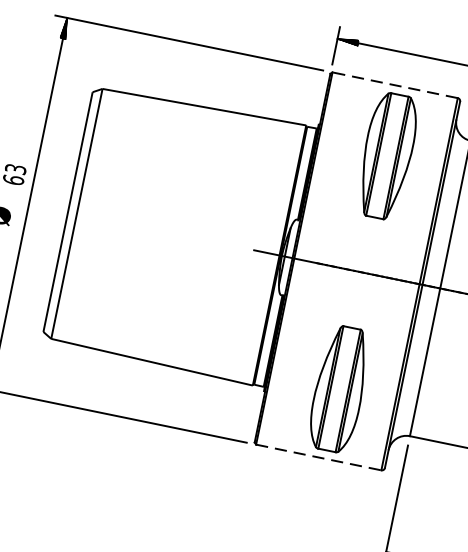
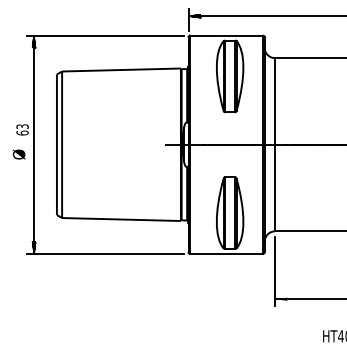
line: (395, 85) -> (226, 35), dashed -> solid
line: (319, 456) -> (226, 253), dashed -> solid

